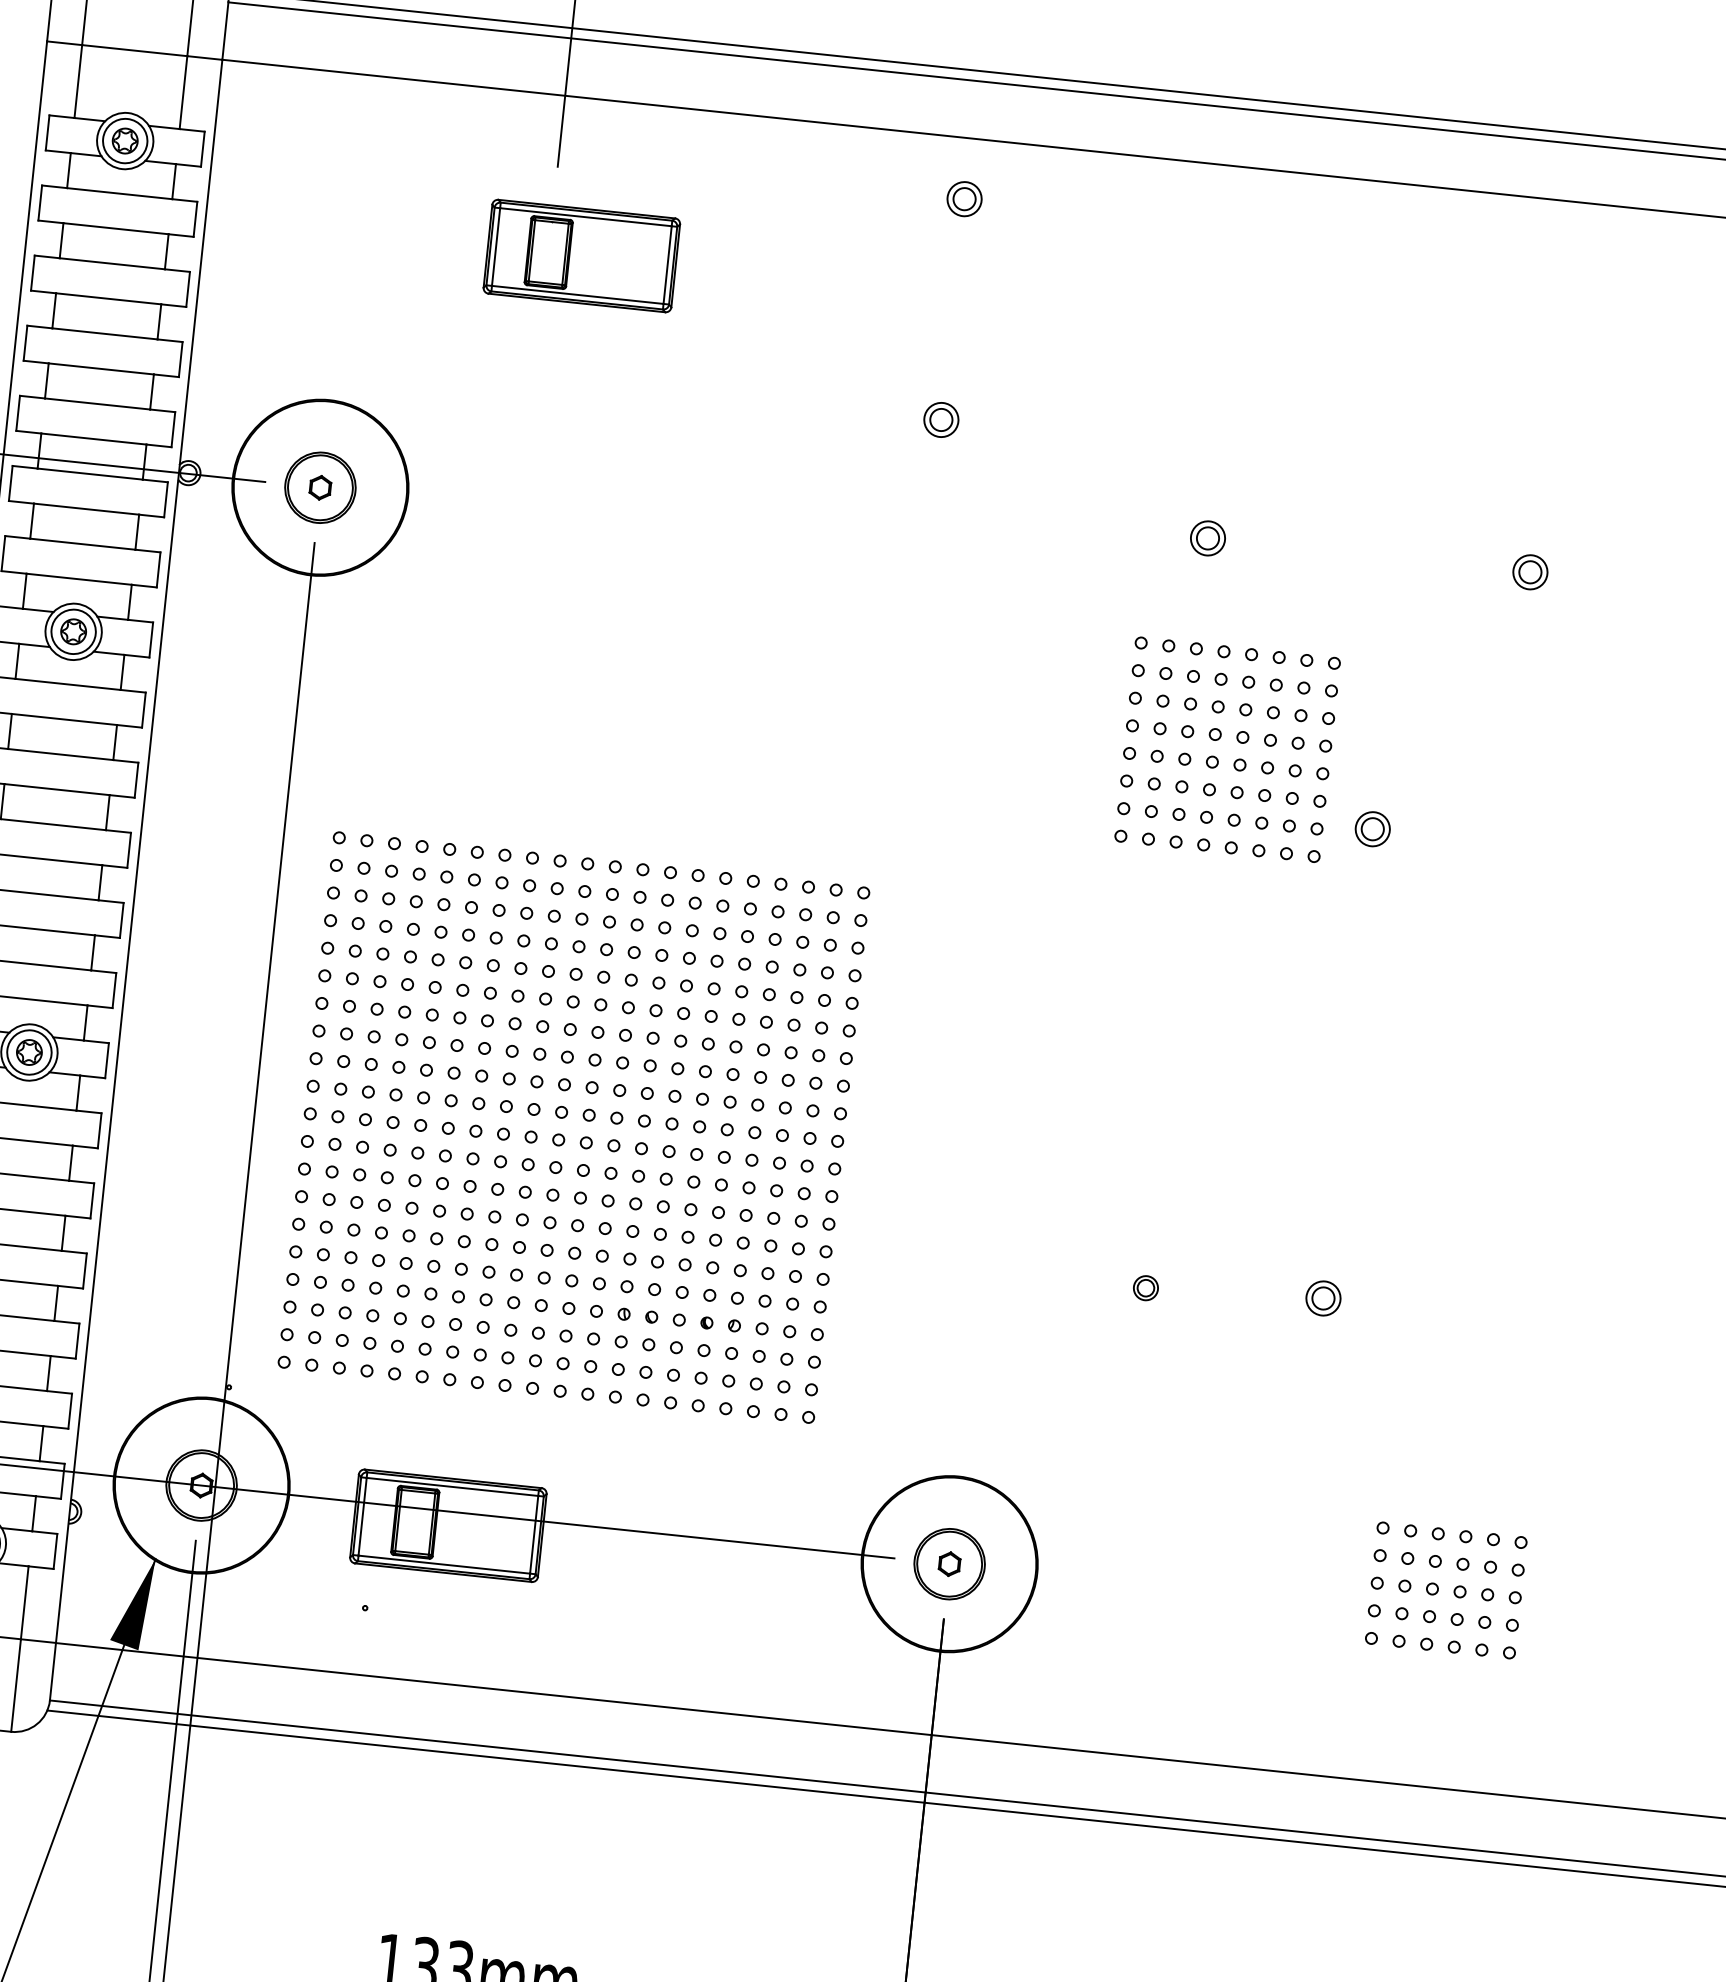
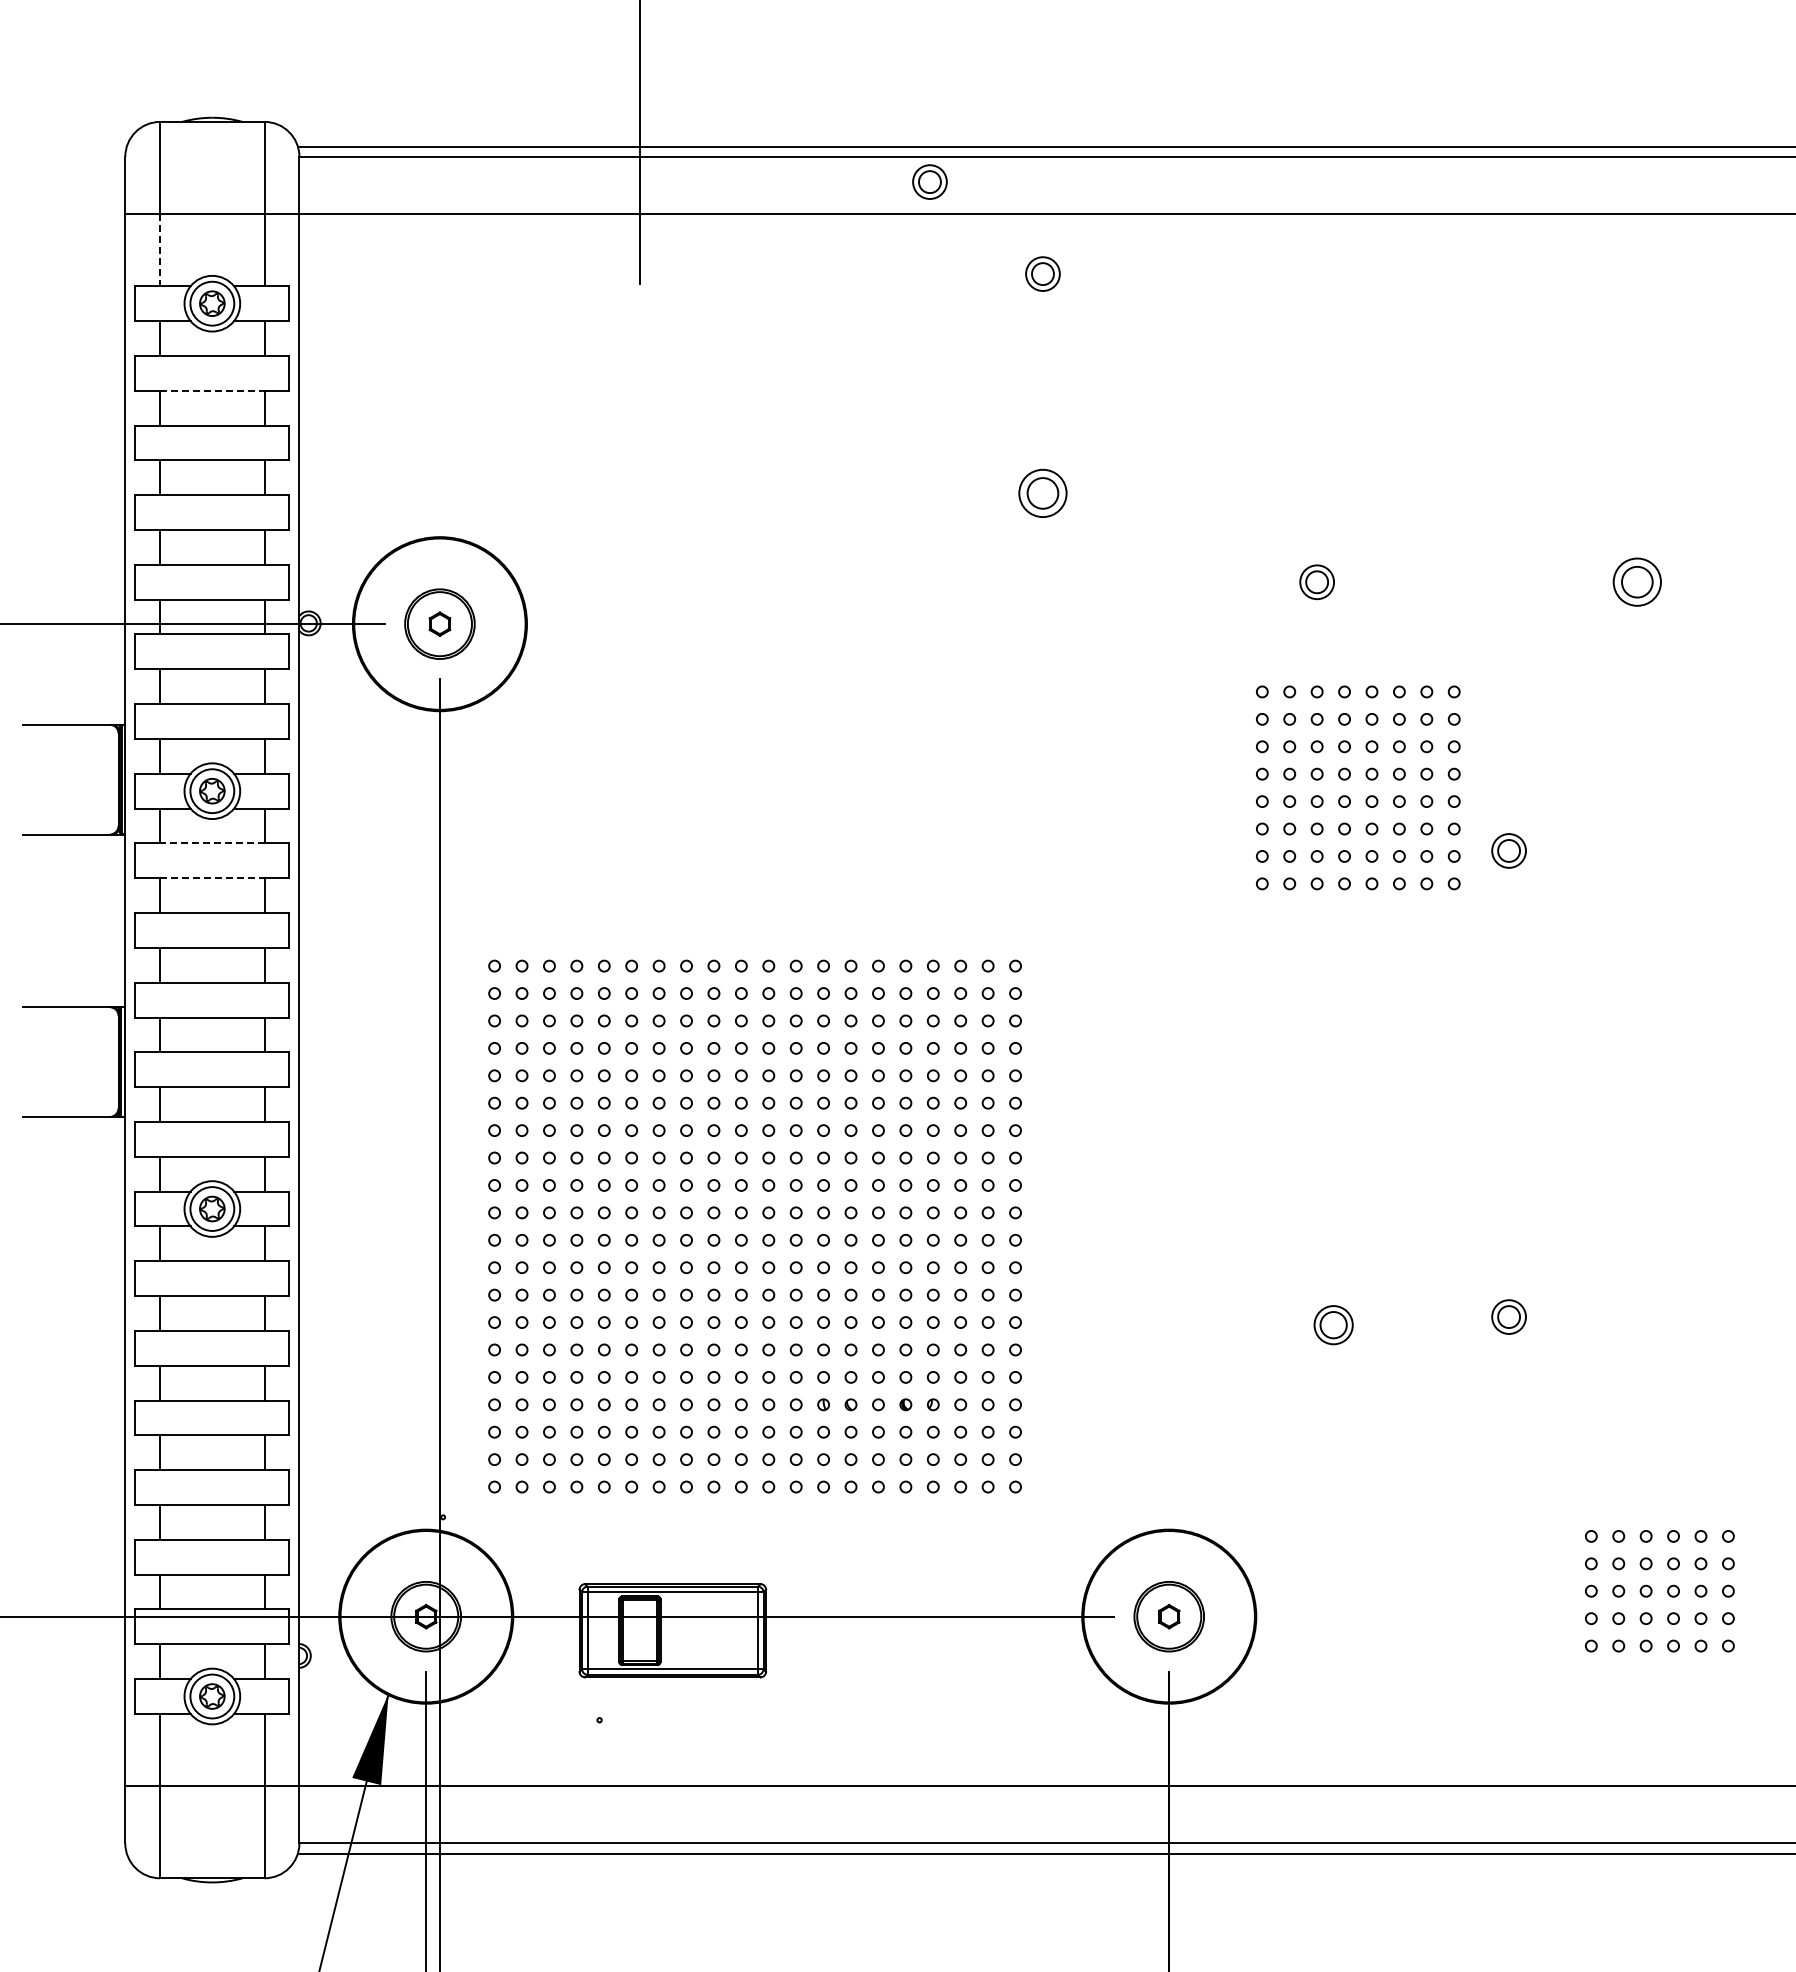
line: (78, 82) -> (160, 250), solid -> dashed
part: (860, 93) -> (929, 181), added
line: (116, 228) -> (212, 390), solid -> dashed
part: (581, 256) -> (672, 369), removed
part: (940, 419) -> (1042, 493), size x1.4
part: (1530, 572) -> (1637, 582), size x1.4
line: (67, 684) -> (211, 843), solid -> dashed
line: (64, 719) -> (212, 878), solid -> dashed
part: (1145, 1288) -> (1333, 1325), size x1.6

